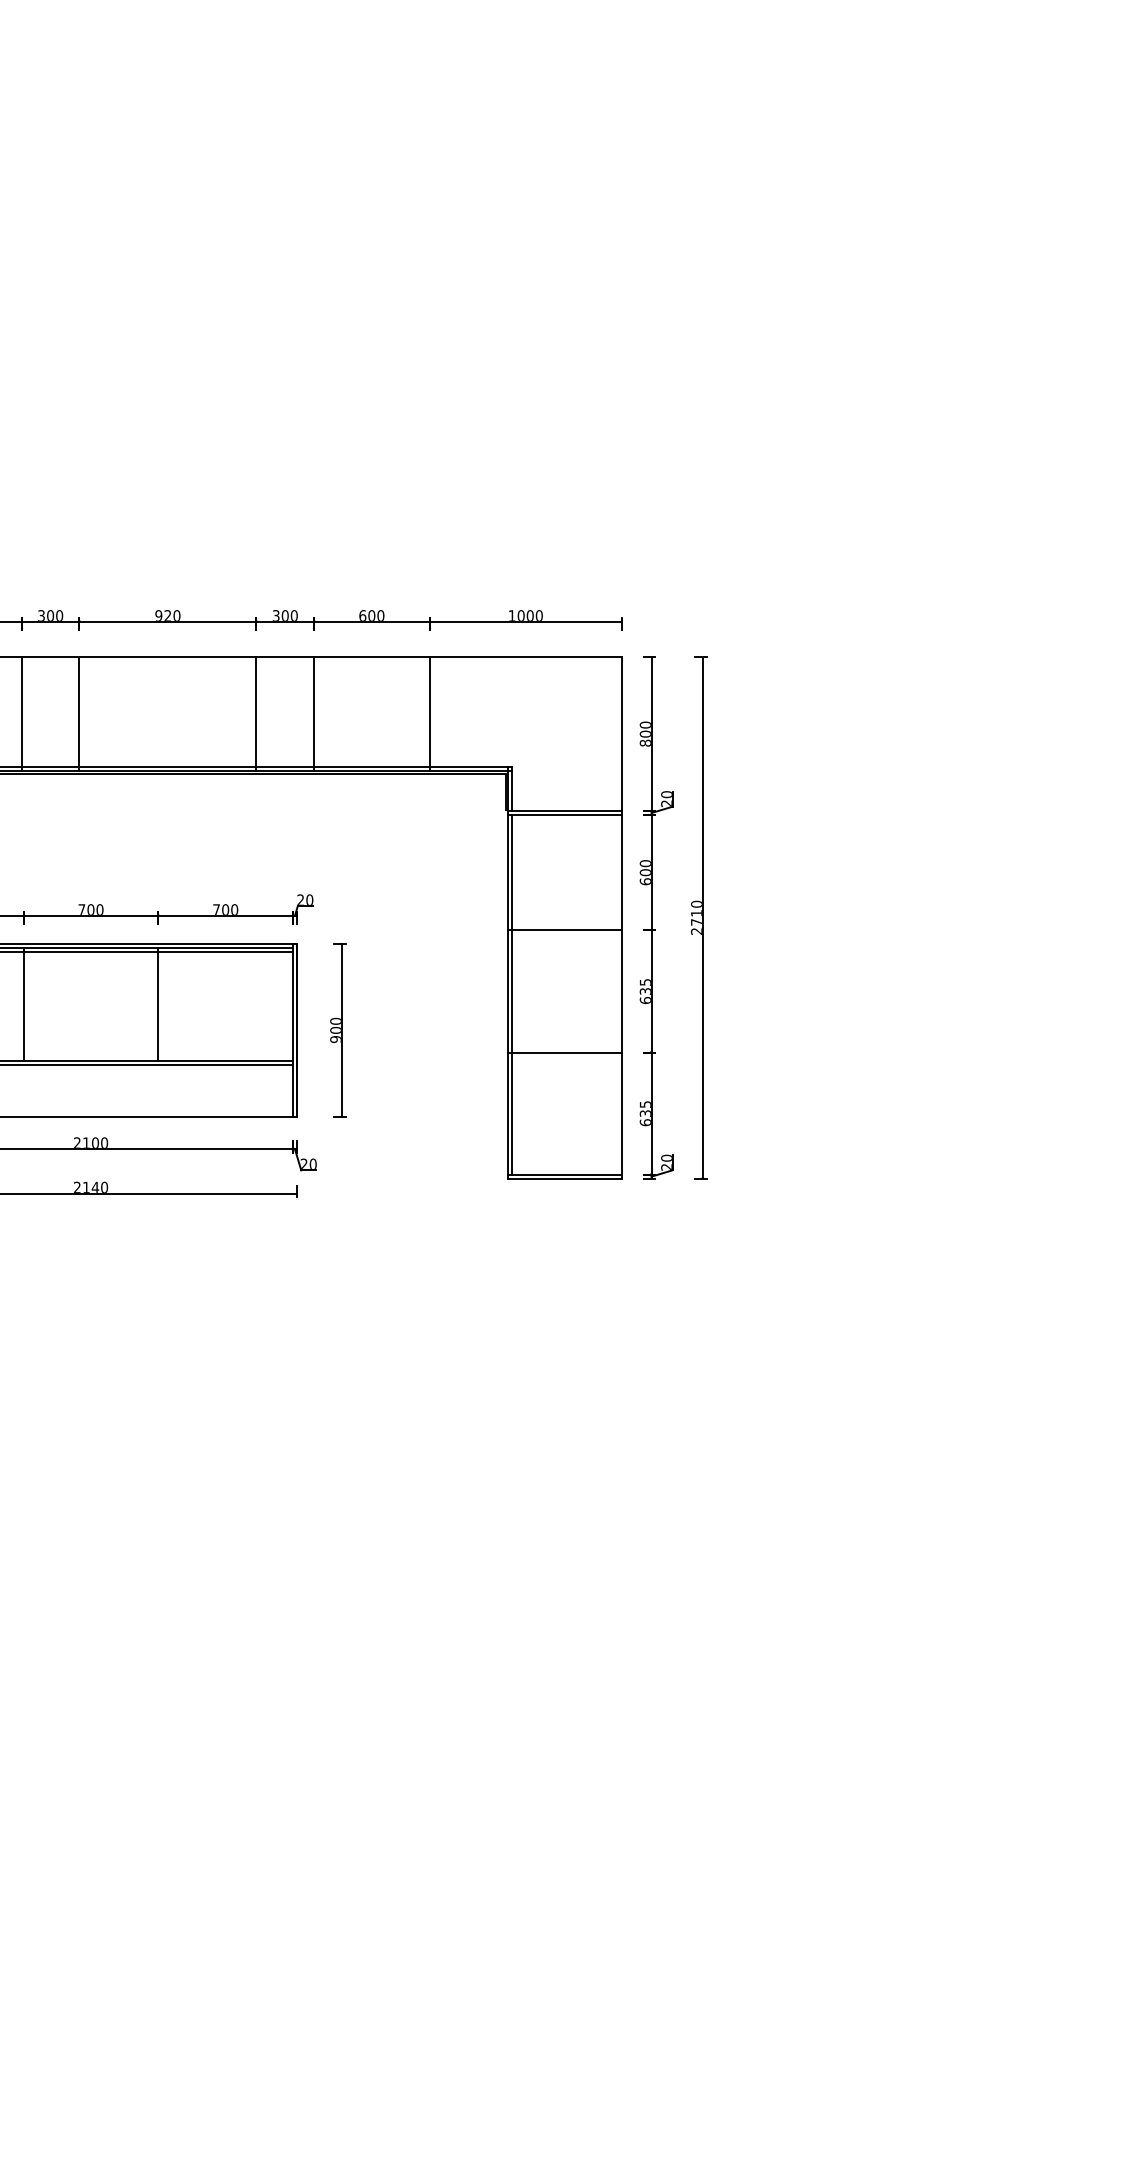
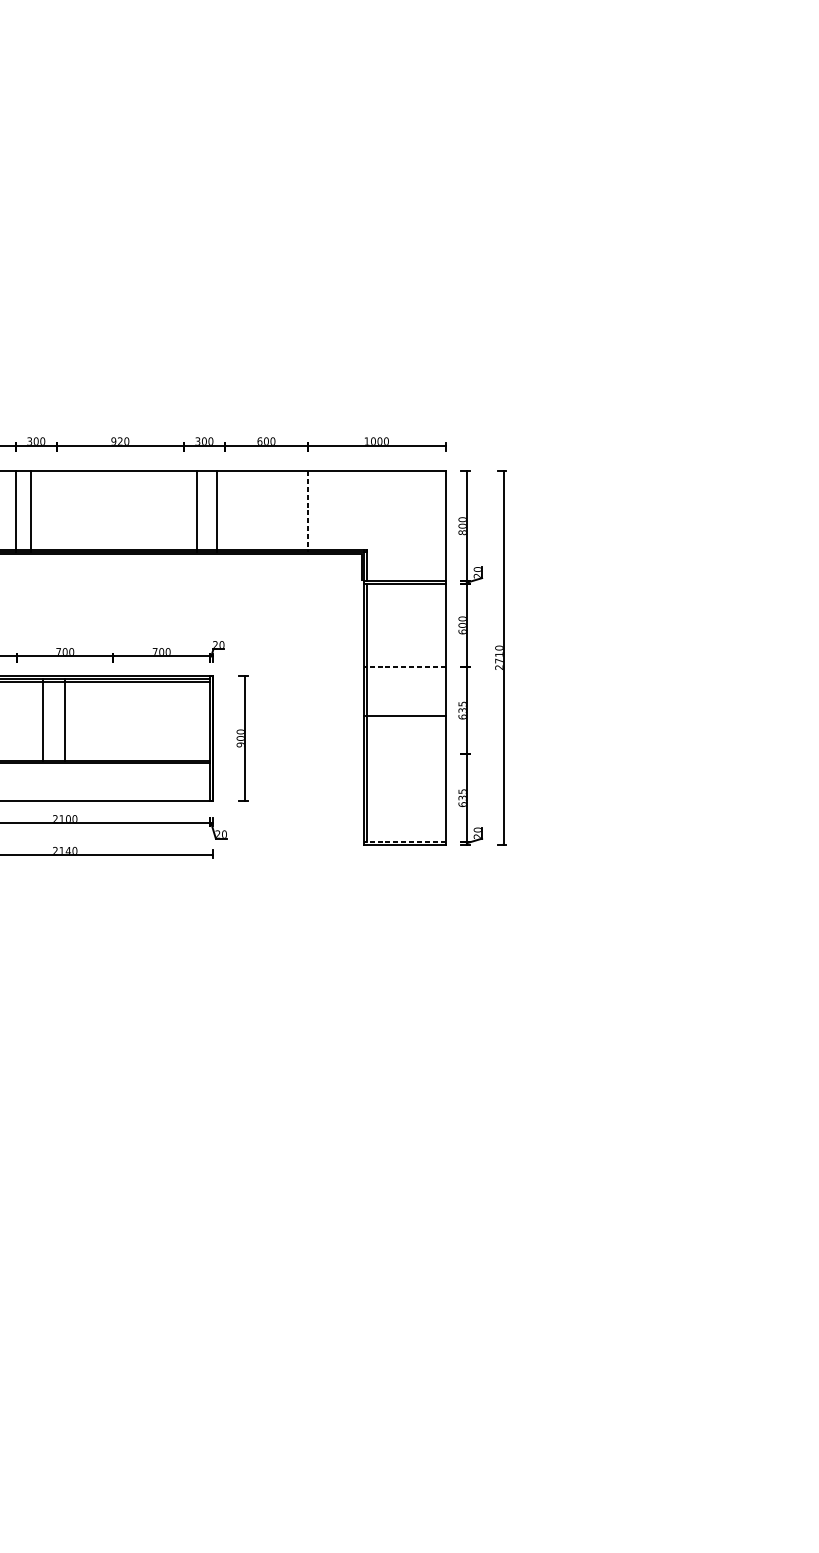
line: (79, 713) -> (31, 511), moved
line: (256, 713) -> (217, 511), moved
line: (314, 713) -> (197, 511), moved
line: (429, 713) -> (307, 511), solid -> dashed
line: (565, 930) -> (405, 666), solid -> dashed
line: (23, 1004) -> (43, 719), moved
line: (158, 1004) -> (64, 719), moved
line: (564, 1052) -> (404, 715), moved
line: (565, 1174) -> (405, 841), solid -> dashed

